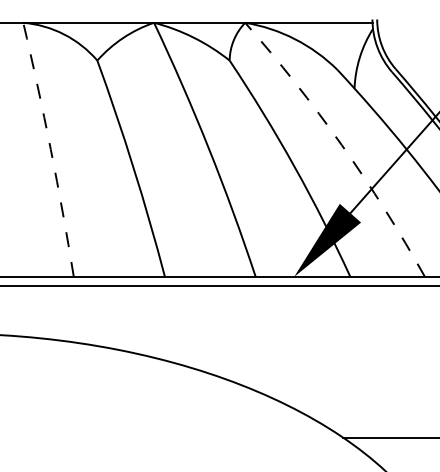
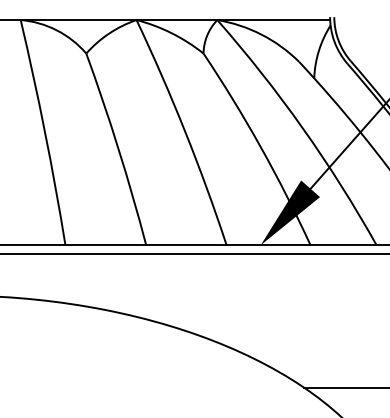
arc: (341, 145) -> (302, 128), dashed -> solid
arc: (51, 149) -> (45, 132), dashed -> solid

